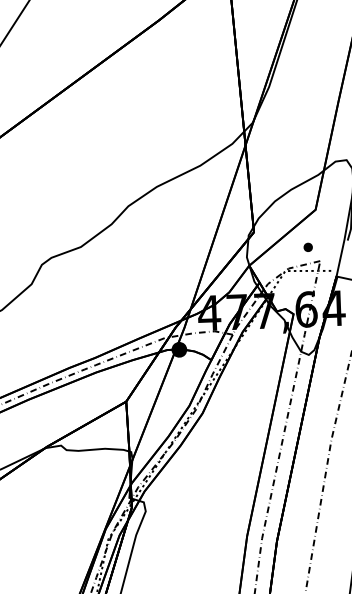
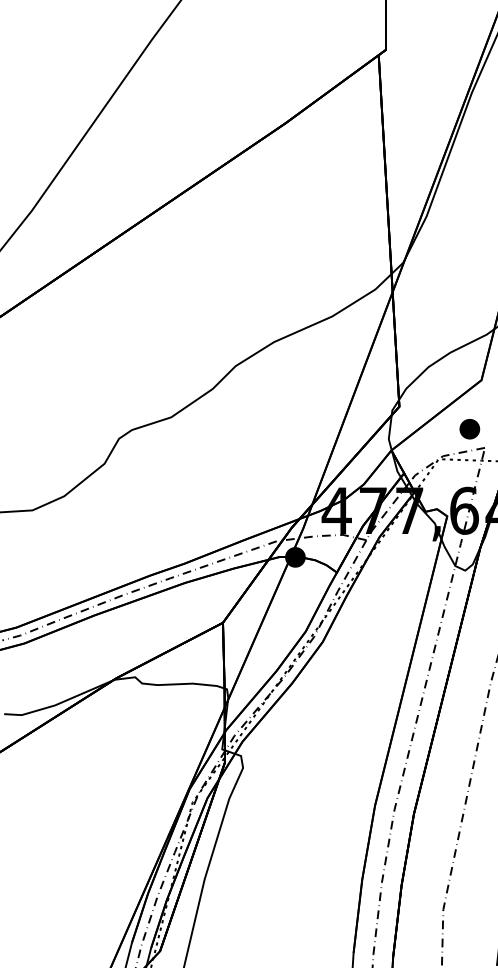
part: (307, 247) -> (469, 429), size x1.67

